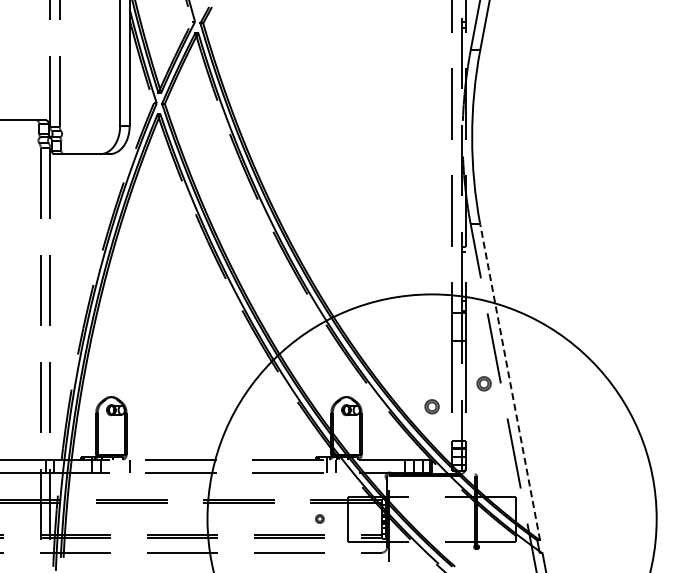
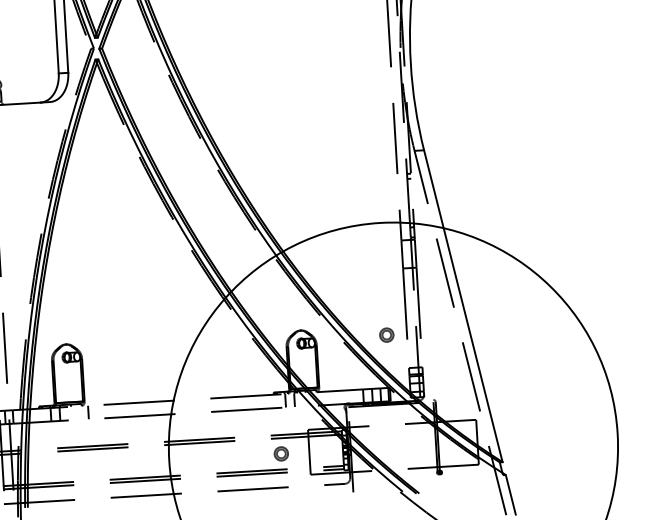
line: (510, 382) -> (463, 306), dashed -> solid
part: (483, 383) -> (436, 308), removed
part: (319, 518) -> (281, 453), size x1.67

